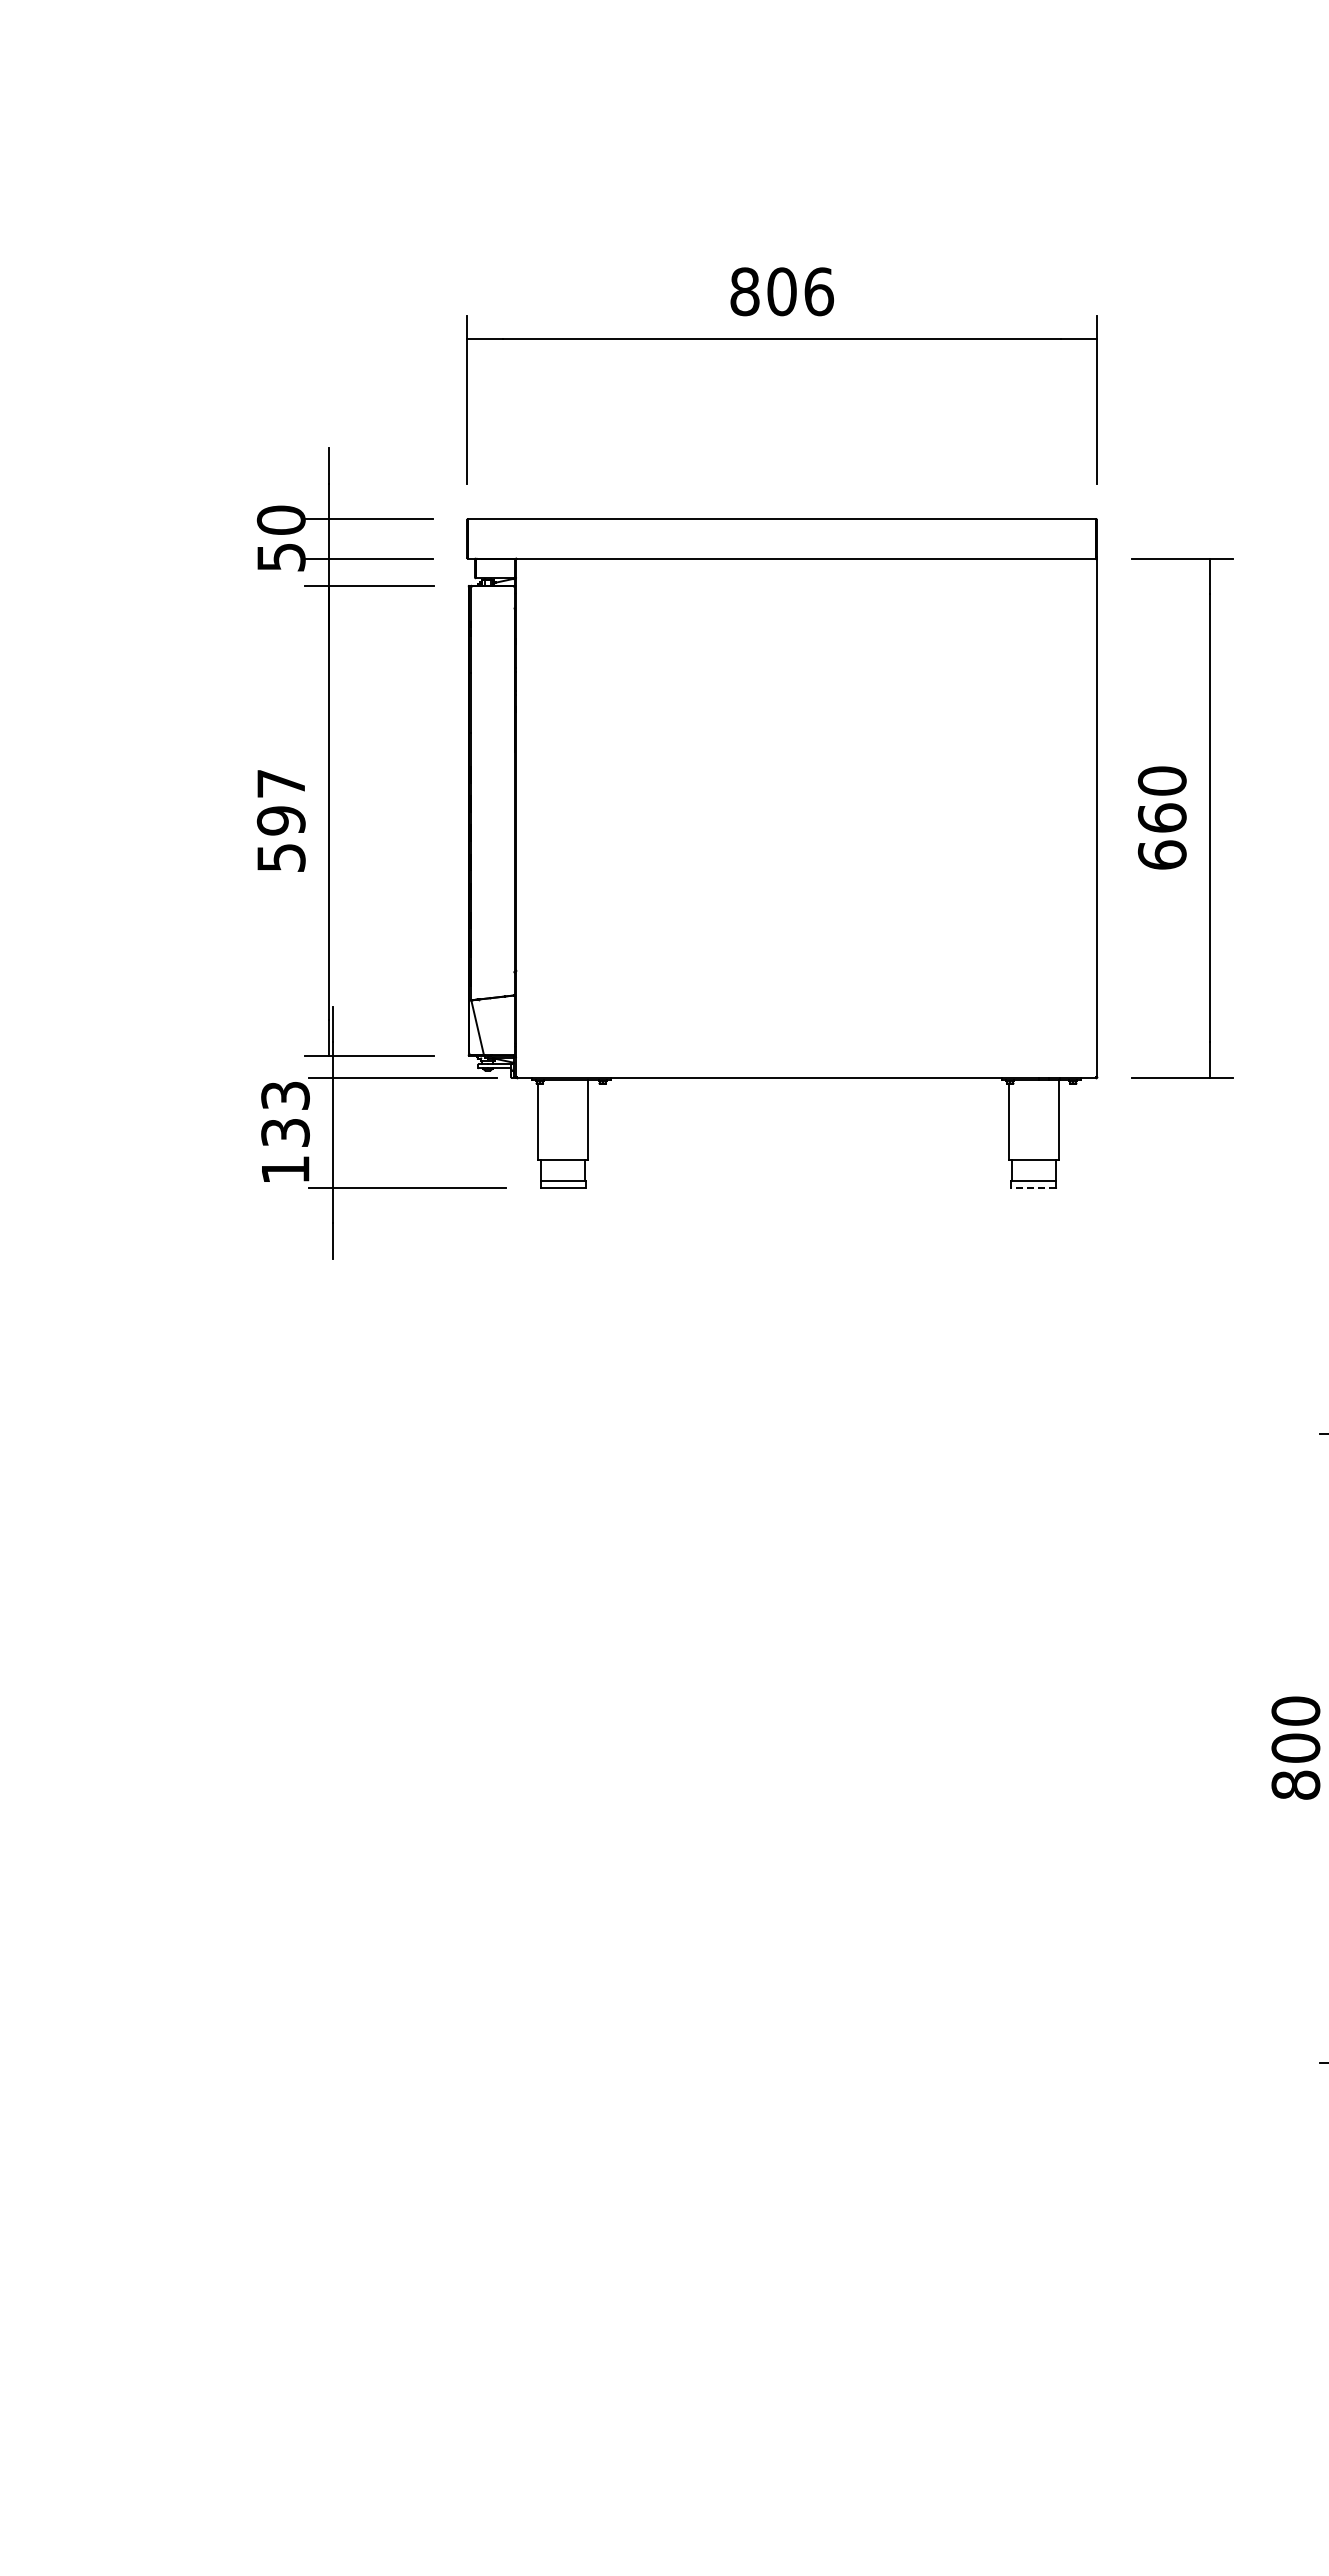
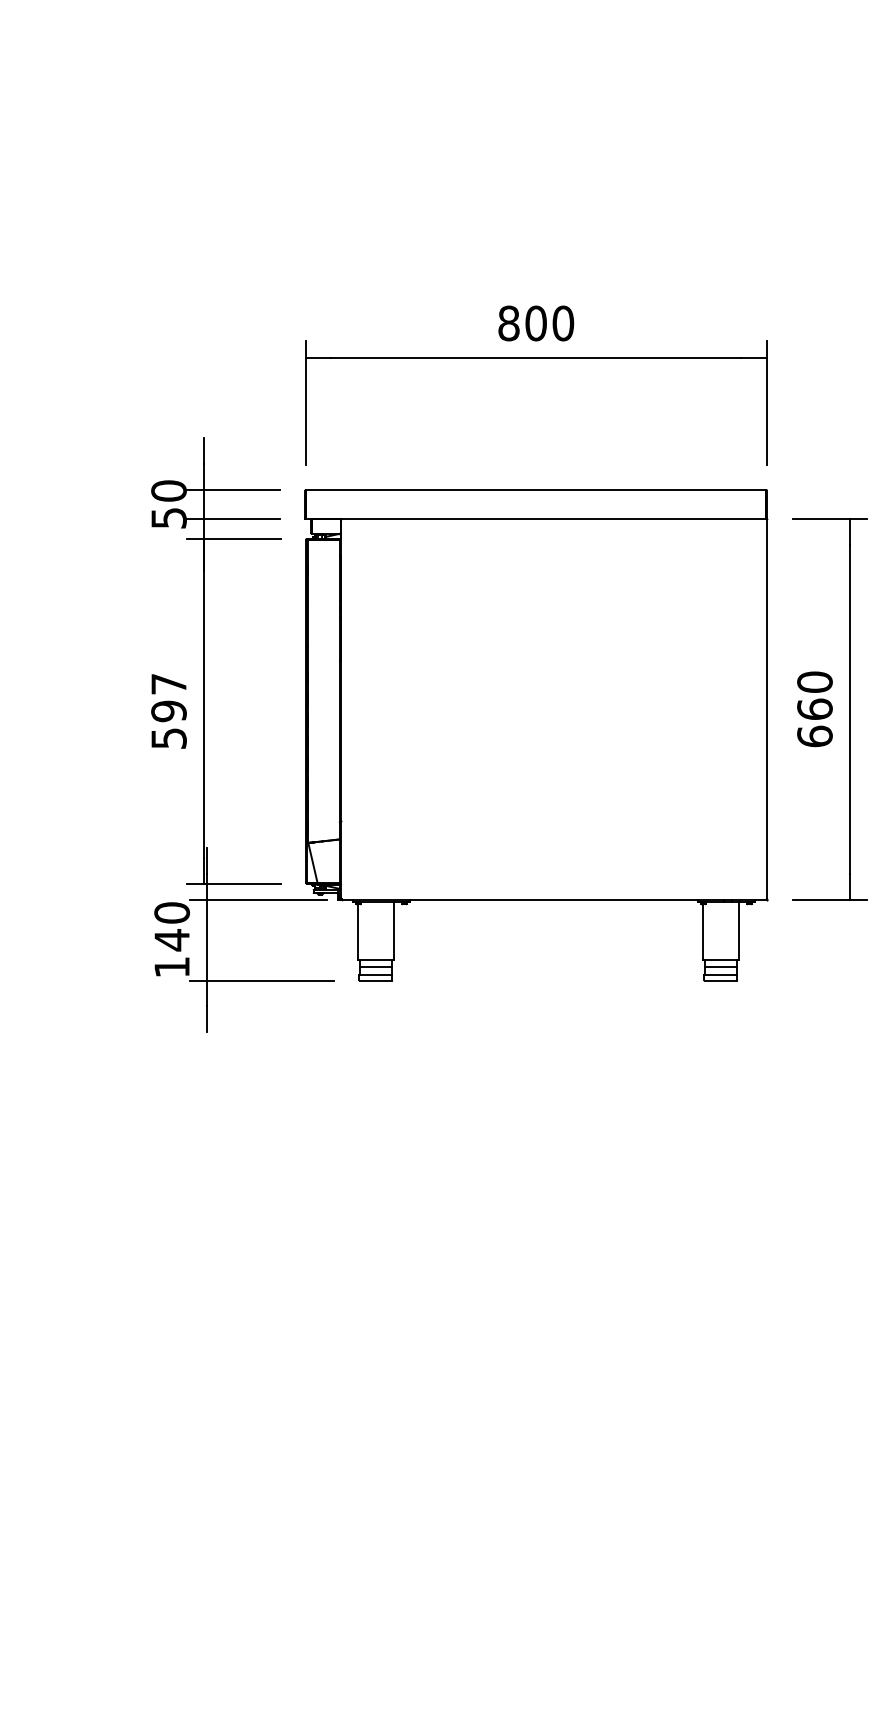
text: (819, 291) -> (563, 323), 806 -> 800
text: (285, 1114) -> (172, 926), 133 -> 140
line: (563, 1169) -> (375, 967), added
line: (1033, 1169) -> (720, 967), added
line: (1033, 1187) -> (720, 980), dashed -> solid

